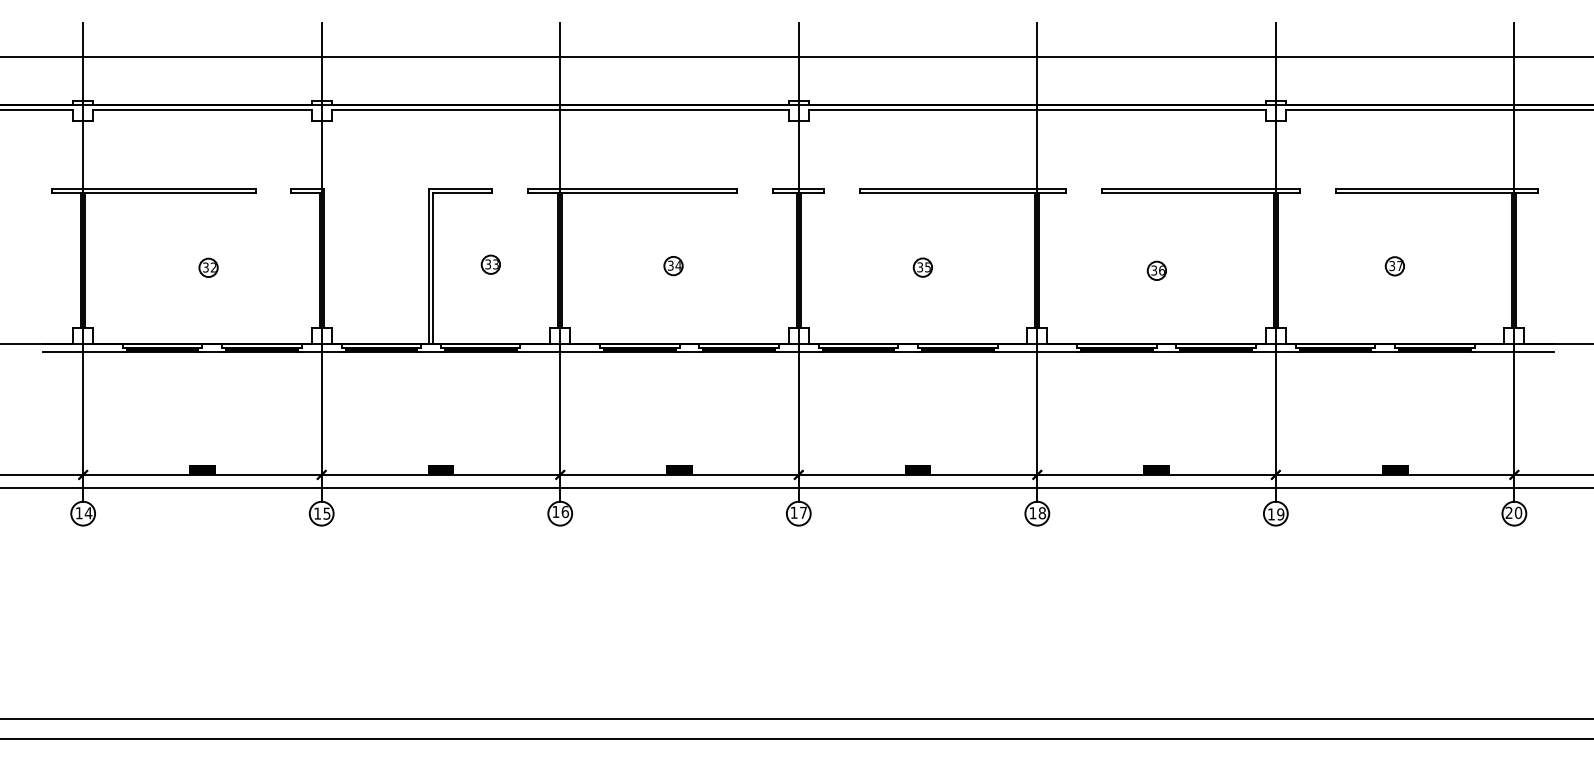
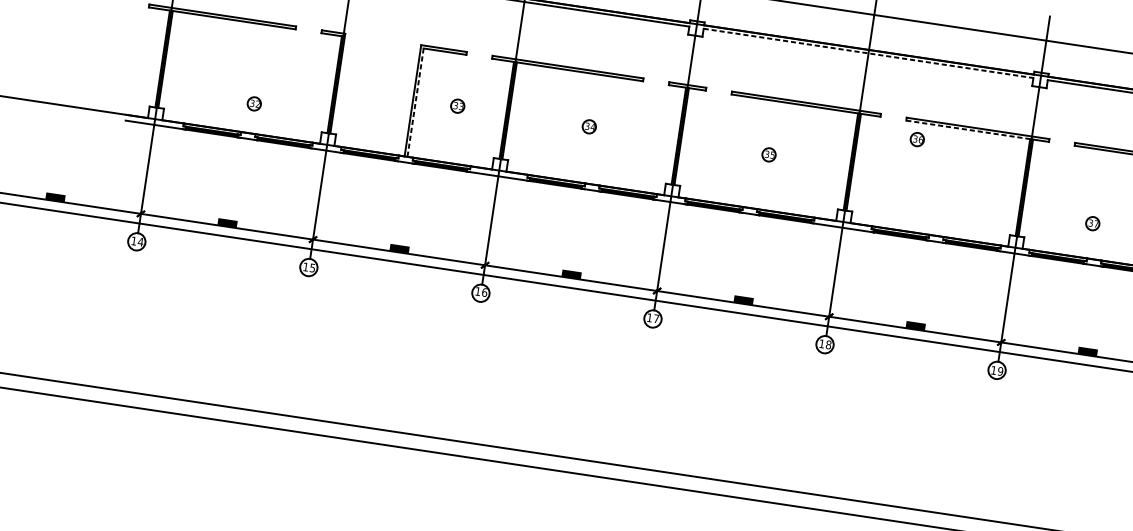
line: (1037, 109) -> (868, 53), solid -> dashed
line: (1188, 193) -> (968, 130), solid -> dashed
part: (1394, 266) -> (1092, 223), moved
part: (208, 267) -> (254, 103), moved
line: (433, 268) -> (415, 102), solid -> dashed
part: (1156, 270) -> (917, 139), moved

